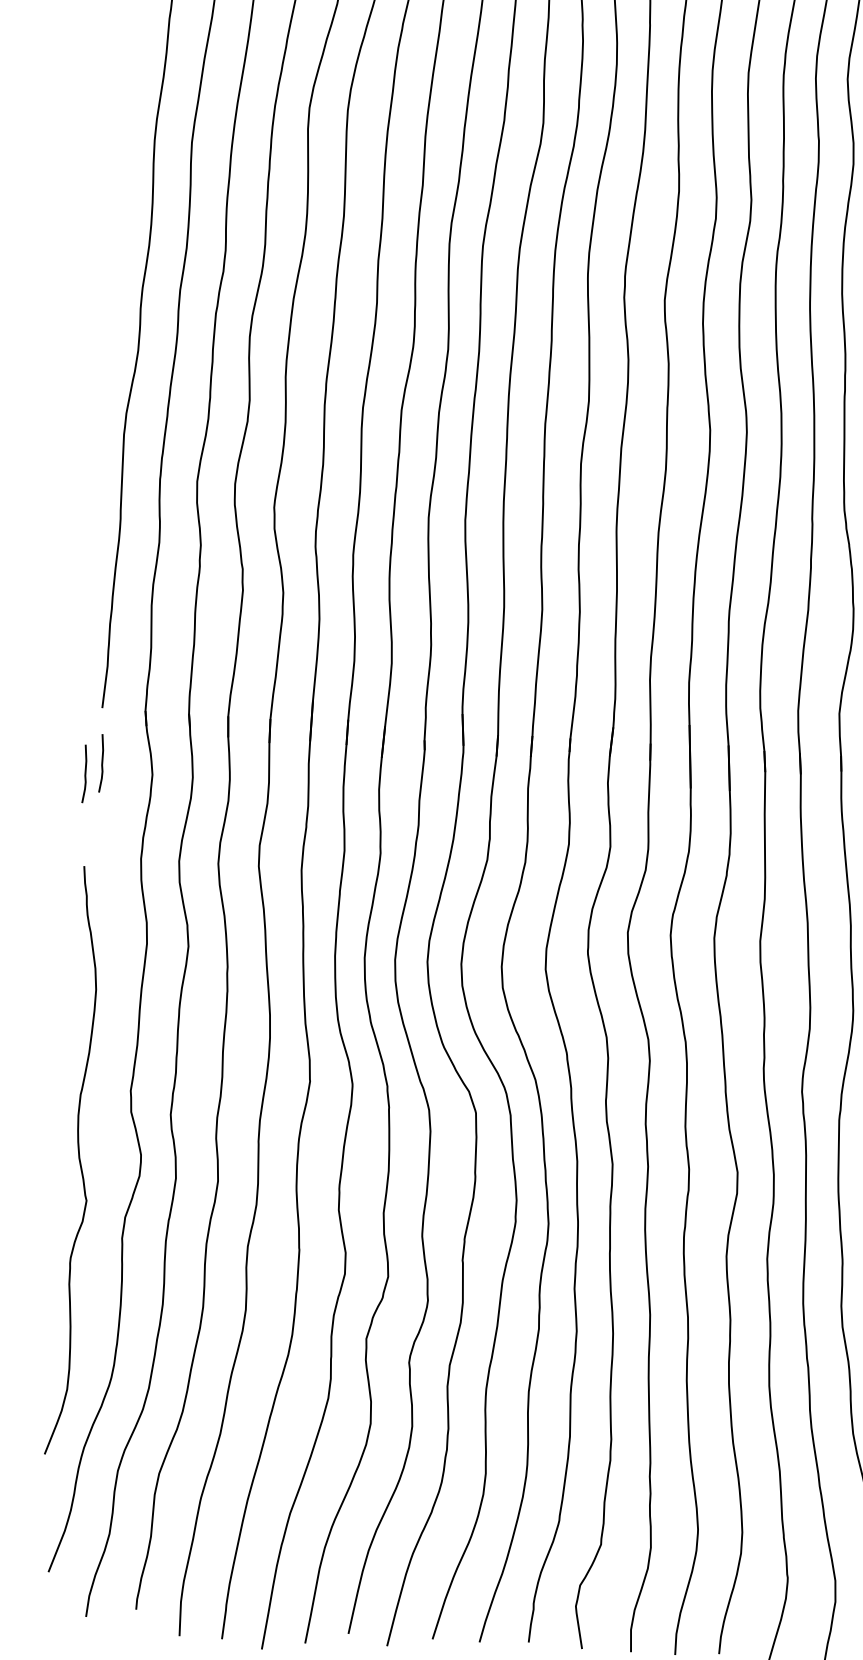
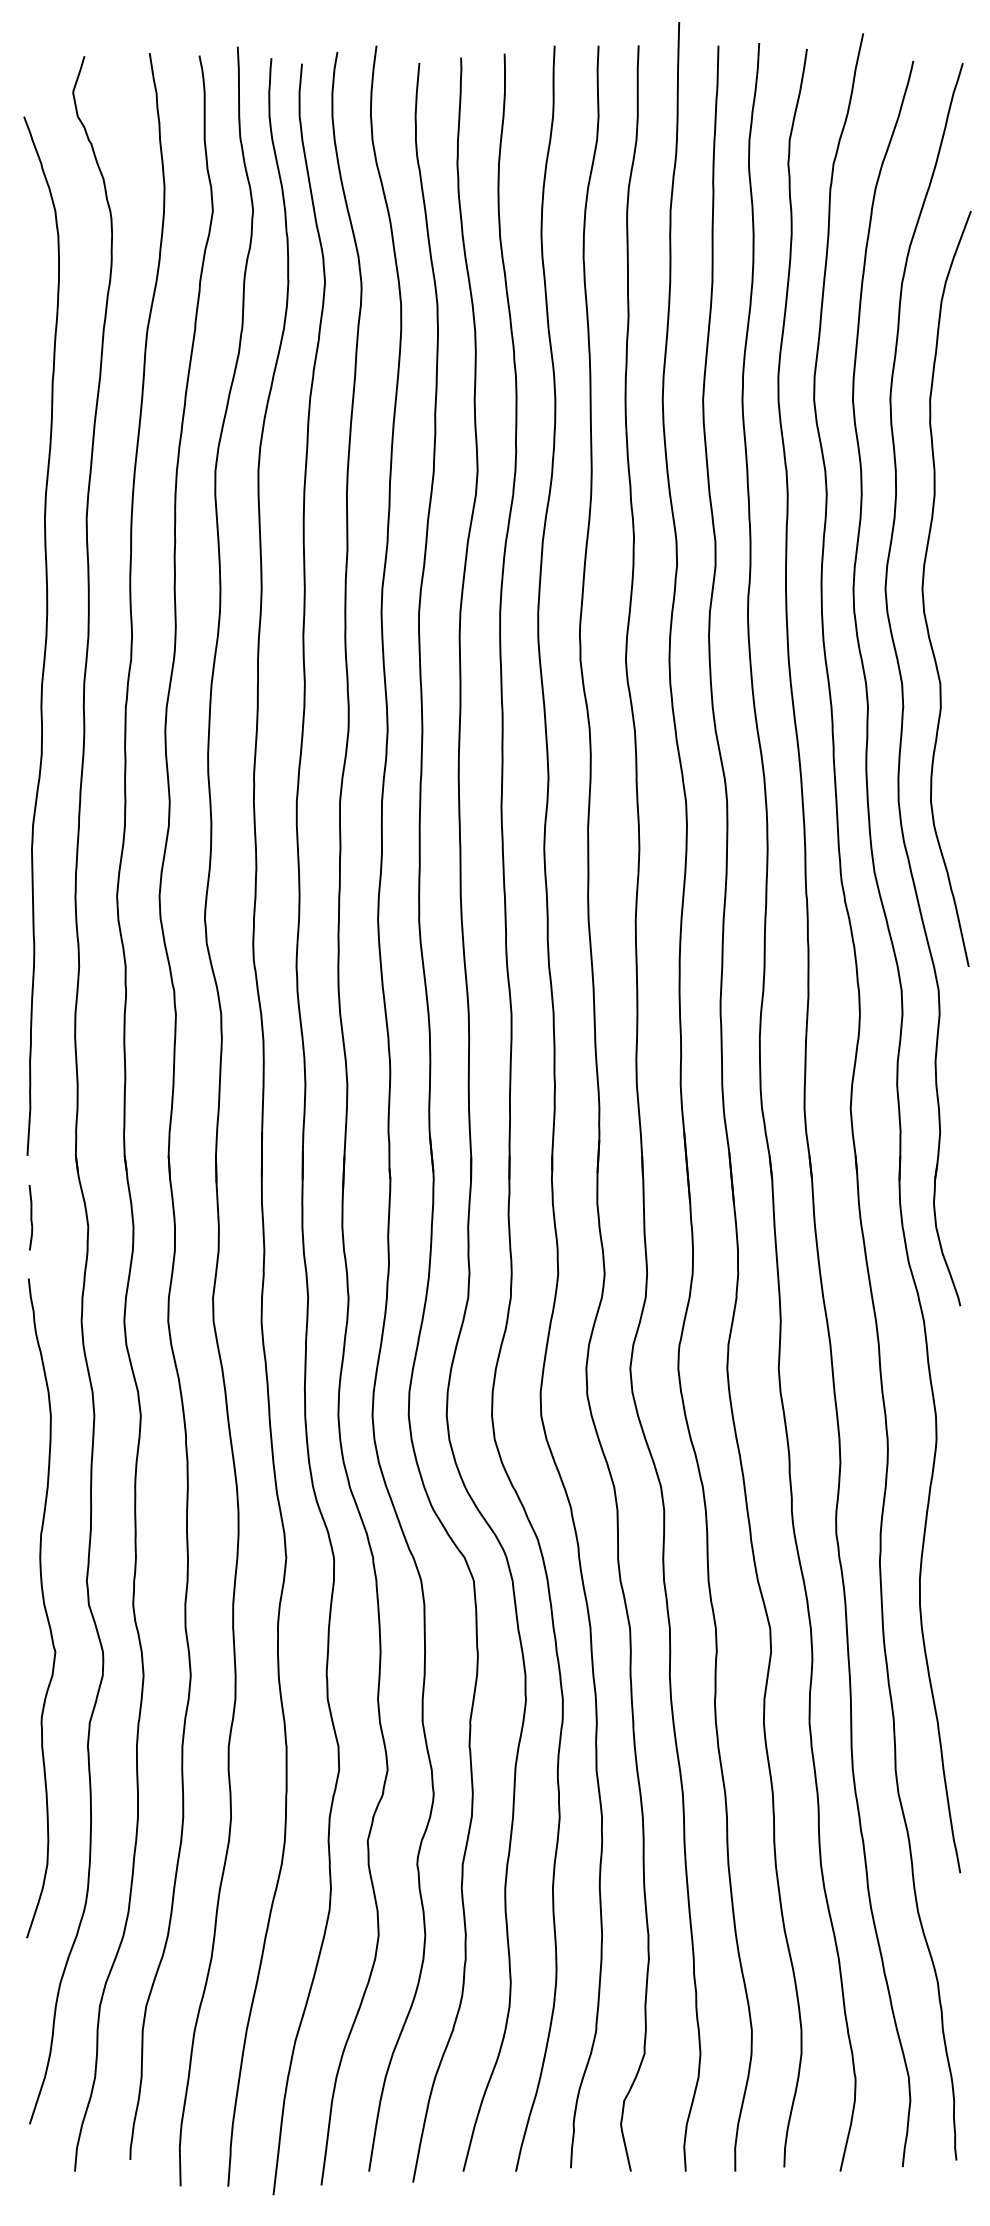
curve: (84, 773) -> (12, 1230), removed
curve: (78, 1159) -> (43, 1606), moved

